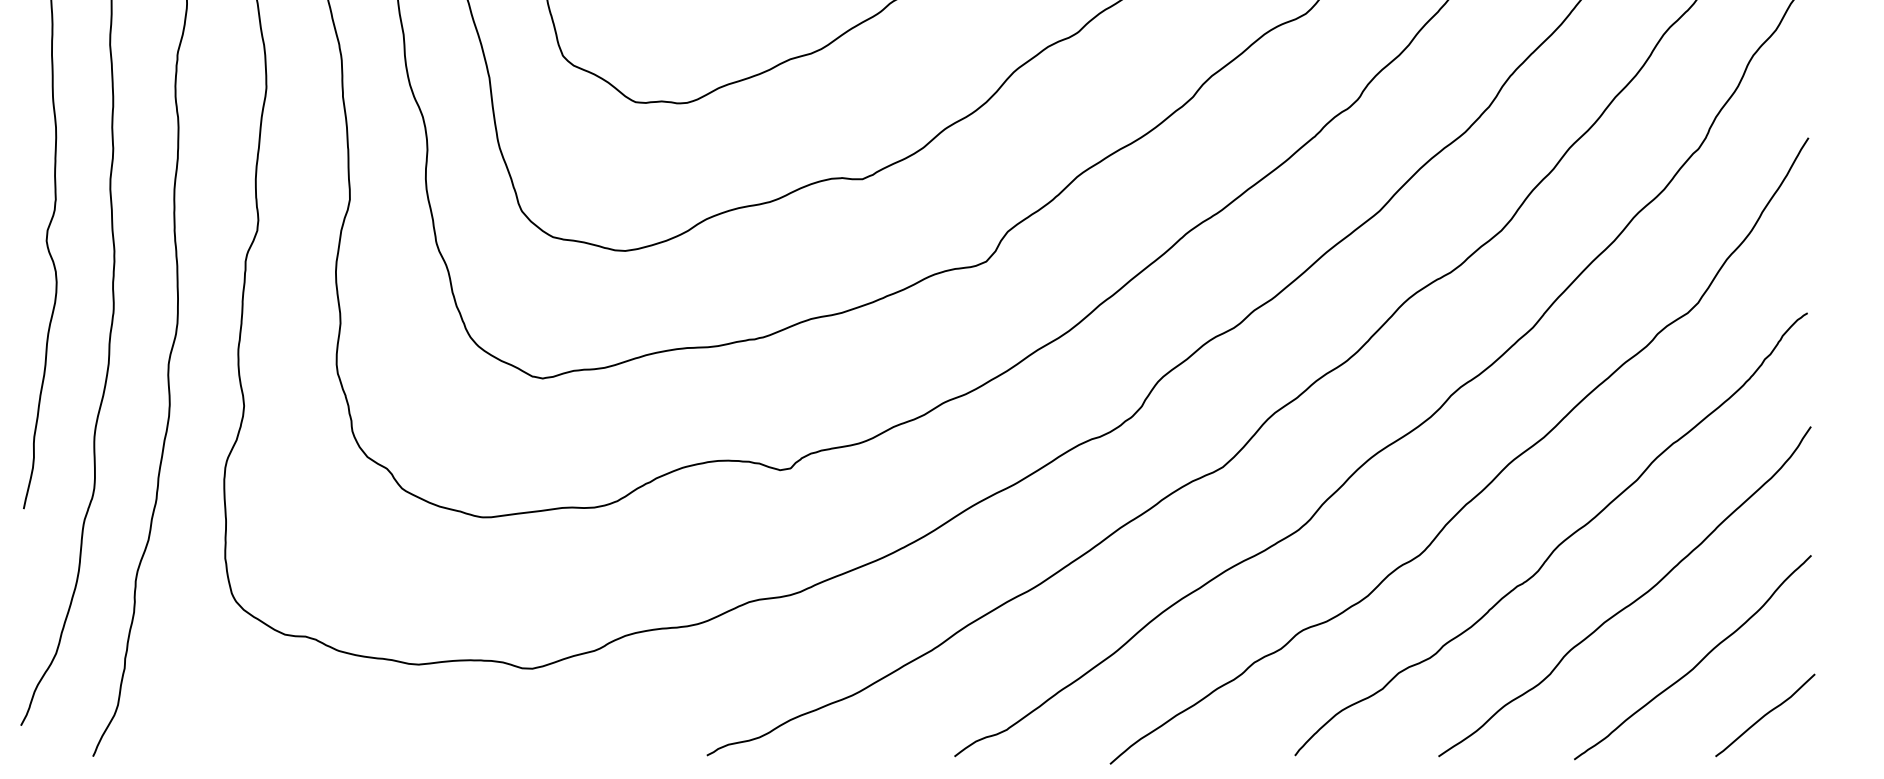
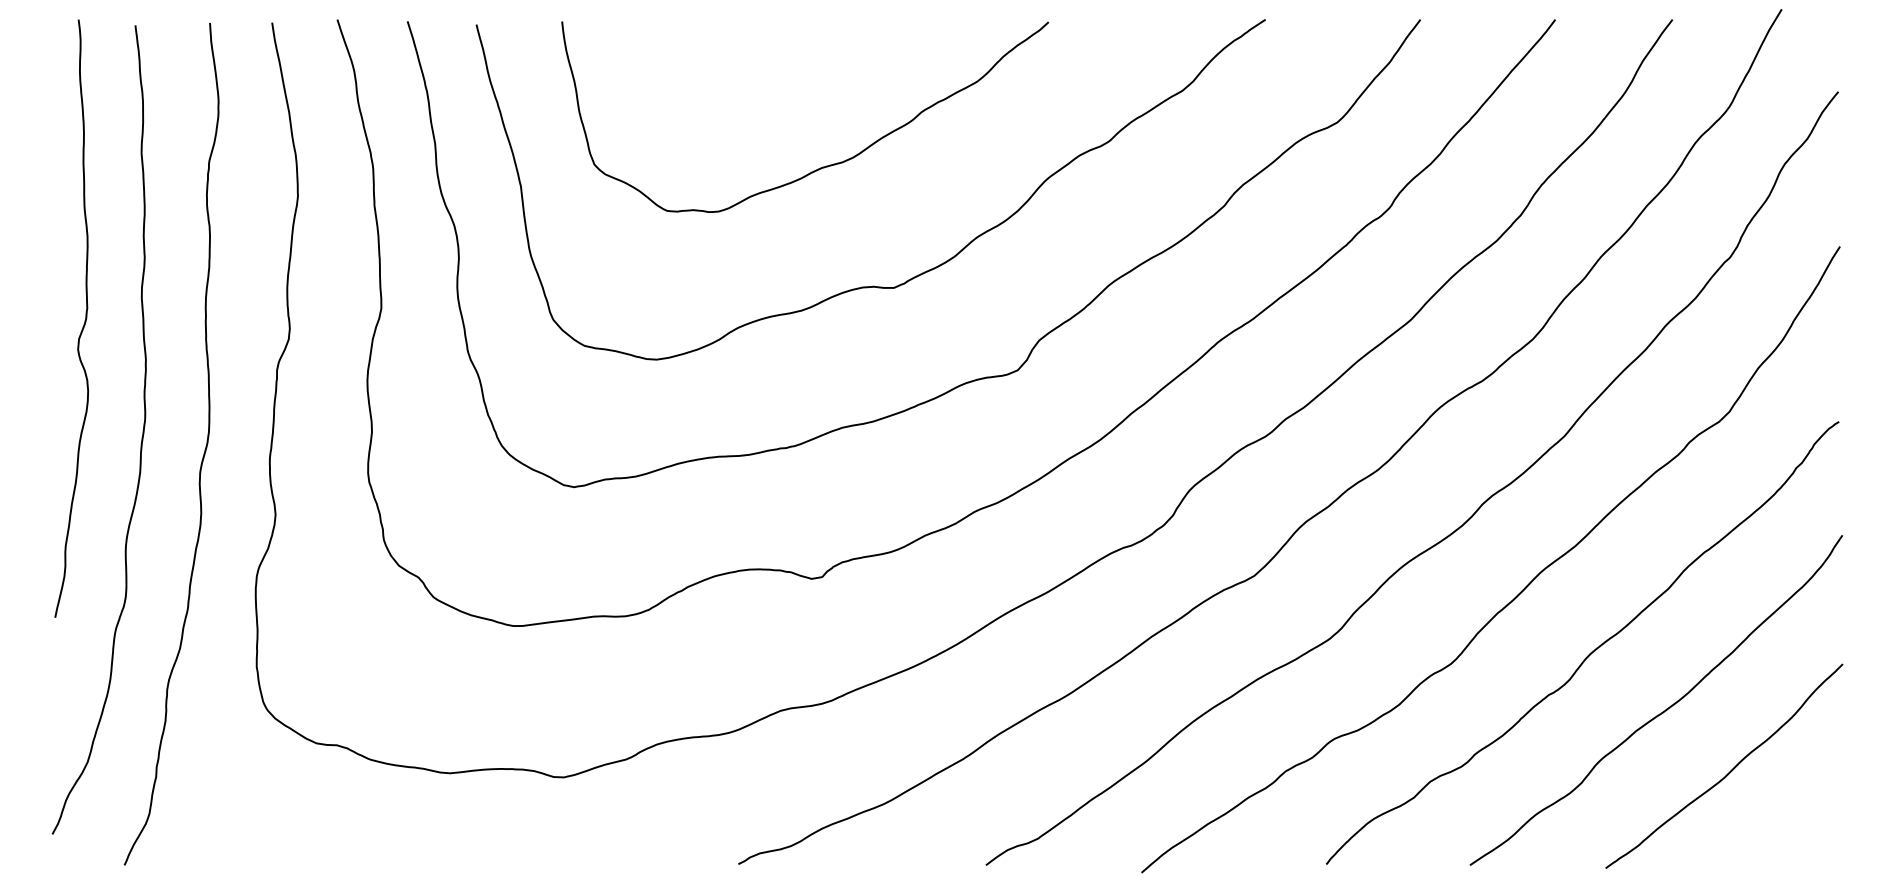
curve: (1765, 714) -> (1796, 823), removed

